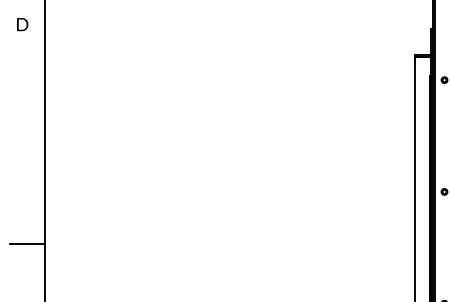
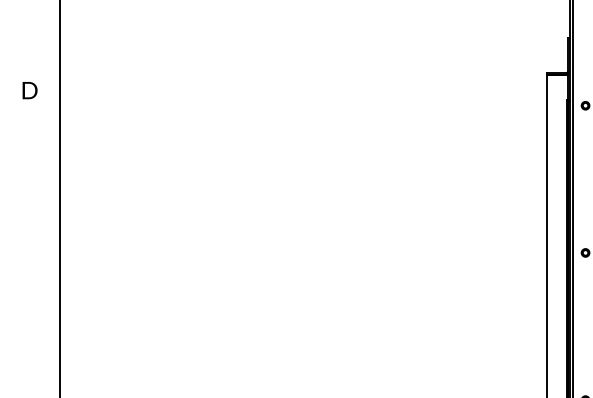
text: (22, 24) -> (29, 90), moved
line: (27, 244) -> (36, 322), removed

